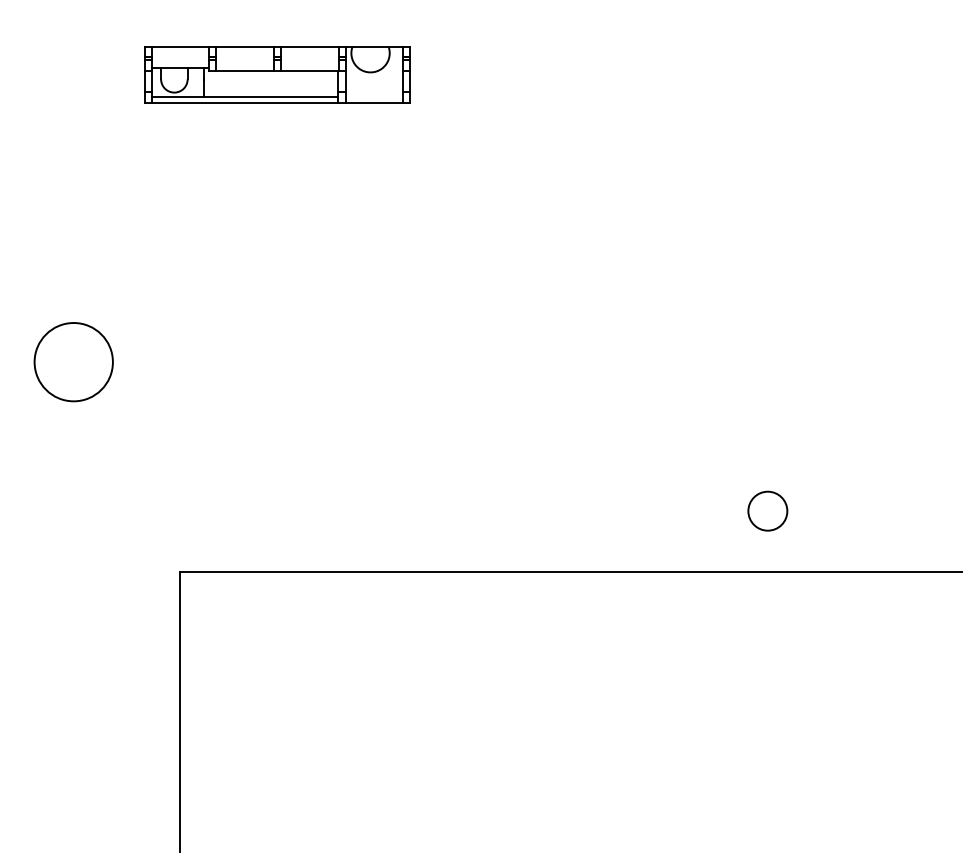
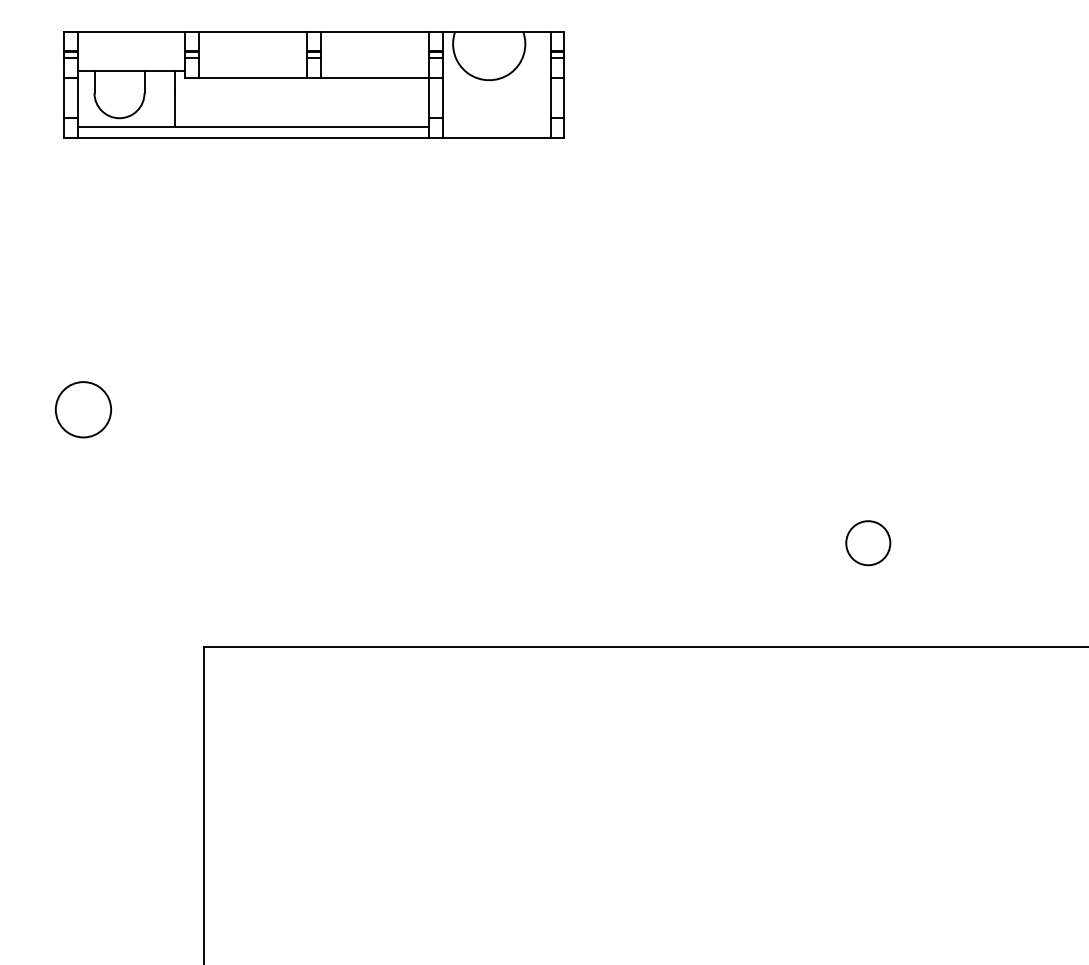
part: (277, 74) -> (313, 84), size x1.67
circle: (73, 361) -> (83, 409), size x0.62
circle: (767, 510) -> (867, 542), moved

